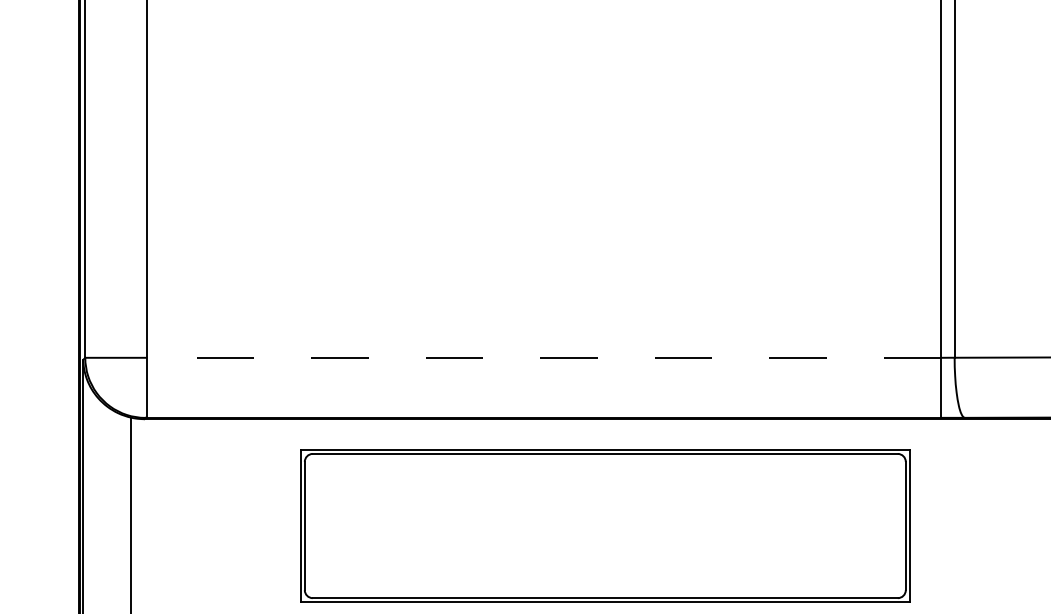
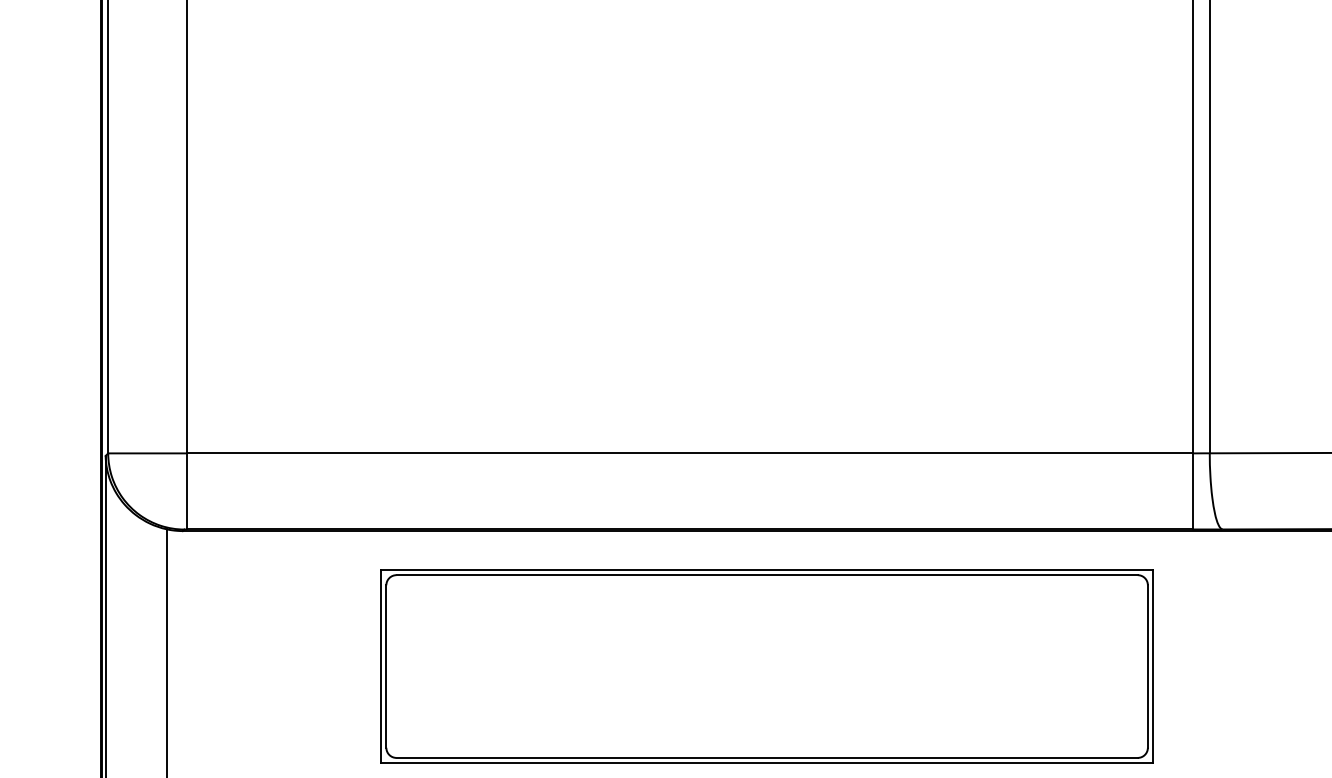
line: (544, 357) -> (690, 452), dashed -> solid

